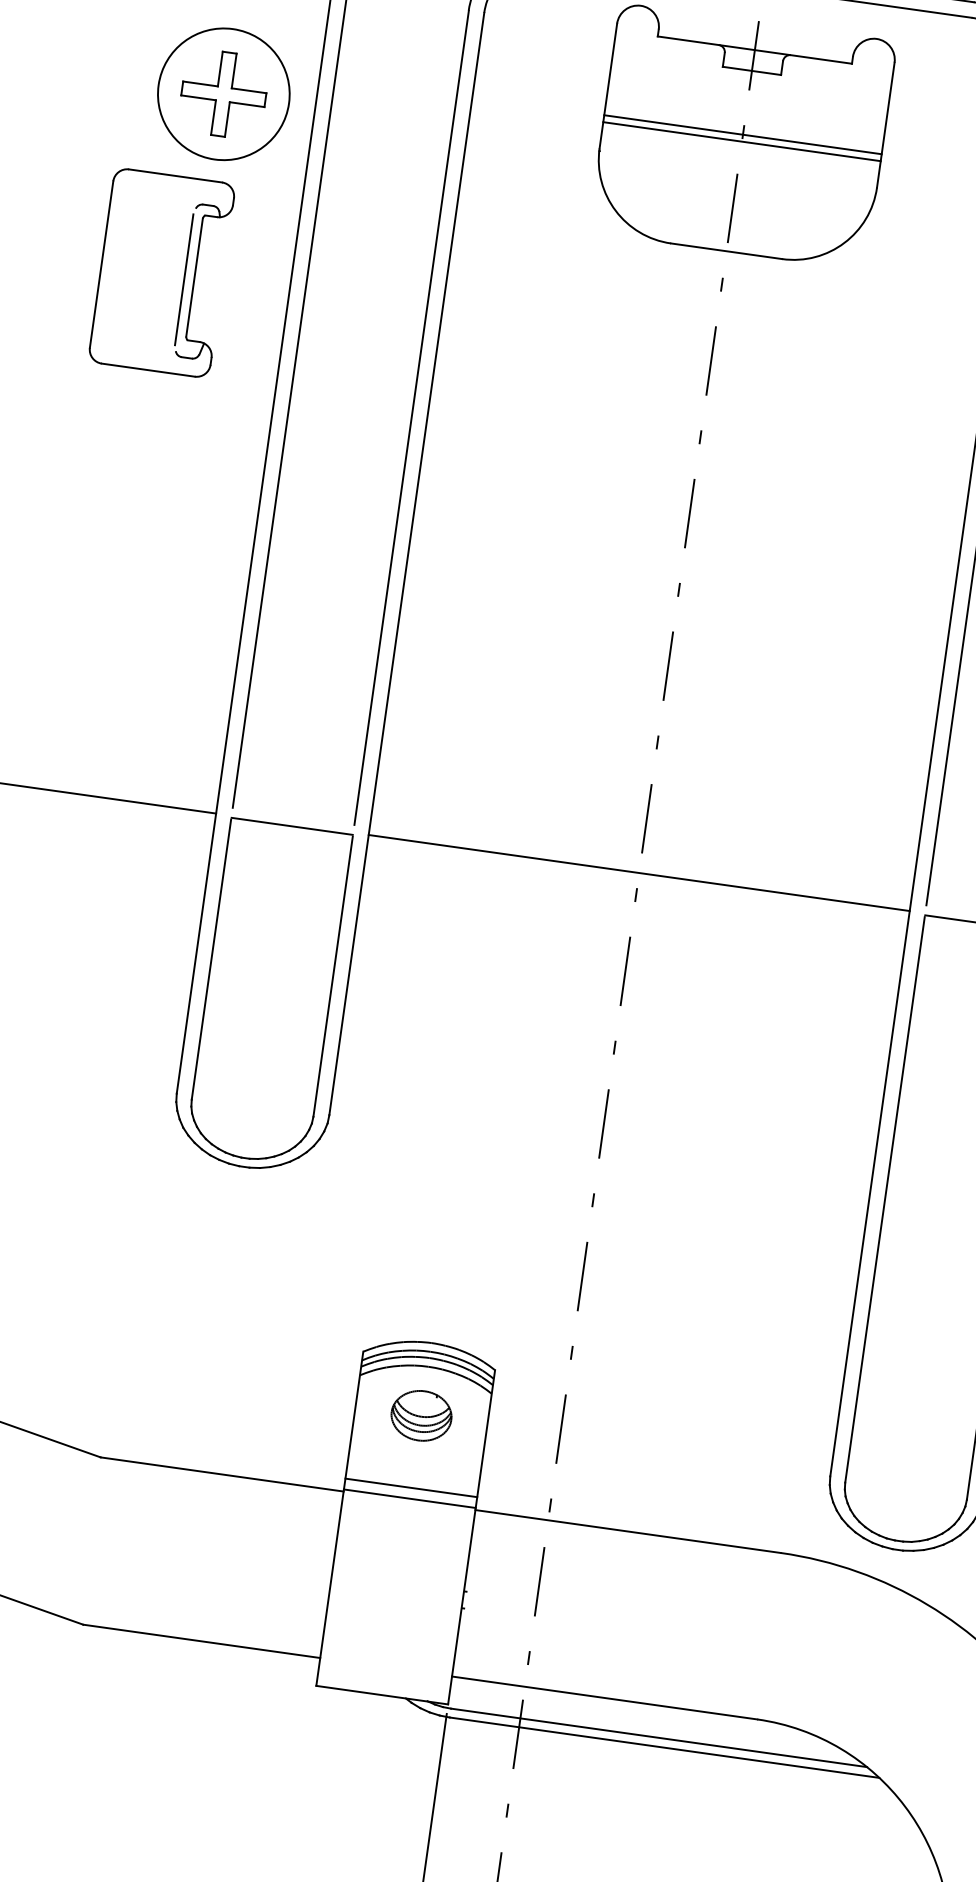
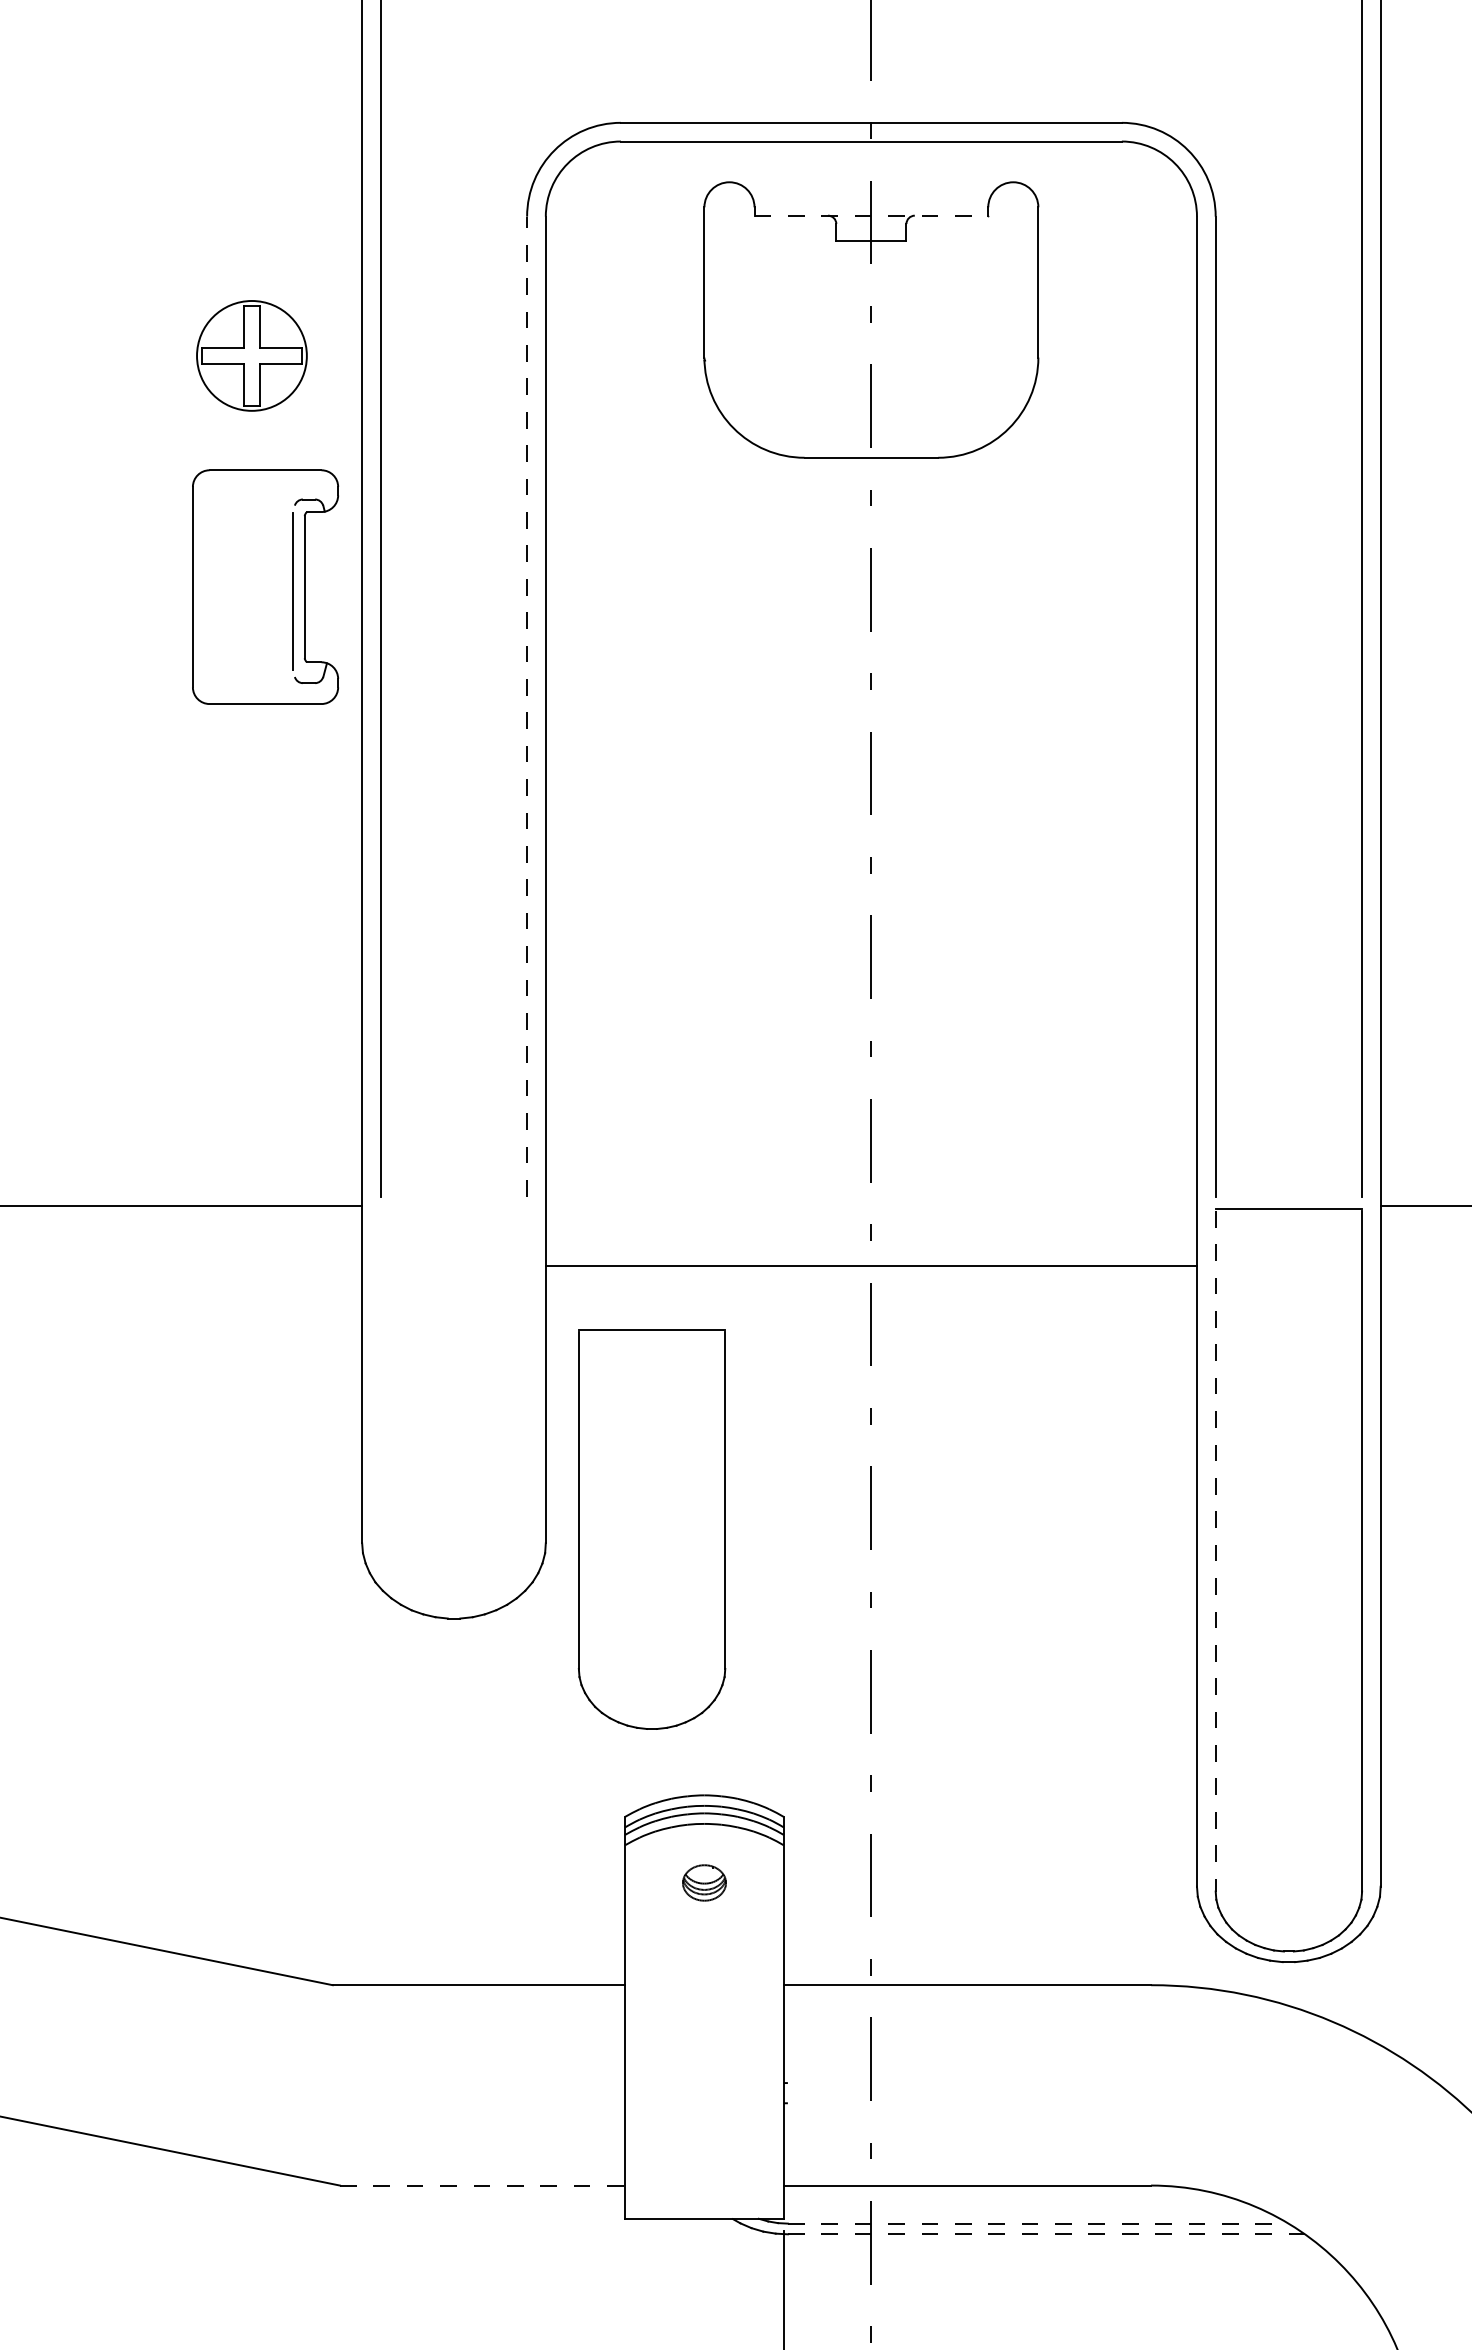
line: (754, 49) -> (871, 215), solid -> dashed
circle: (223, 93) -> (251, 355), size x0.7
line: (743, 134) -> (871, 317), removed
line: (742, 141) -> (871, 325), removed
part: (161, 272) -> (265, 586), moved
line: (411, 417) -> (527, 706), solid -> dashed
line: (638, 873) -> (870, 1266), moved
part: (268, 992) -> (651, 1529), moved
line: (884, 1200) -> (1215, 1551), solid -> dashed
part: (421, 1415) -> (704, 1882), size x0.6
line: (411, 1487) -> (704, 1969), removed
line: (409, 1498) -> (704, 1982), removed
line: (201, 1641) -> (482, 2185), solid -> dashed
line: (659, 1737) -> (1038, 2223), solid -> dashed
line: (664, 1747) -> (1046, 2234), solid -> dashed

